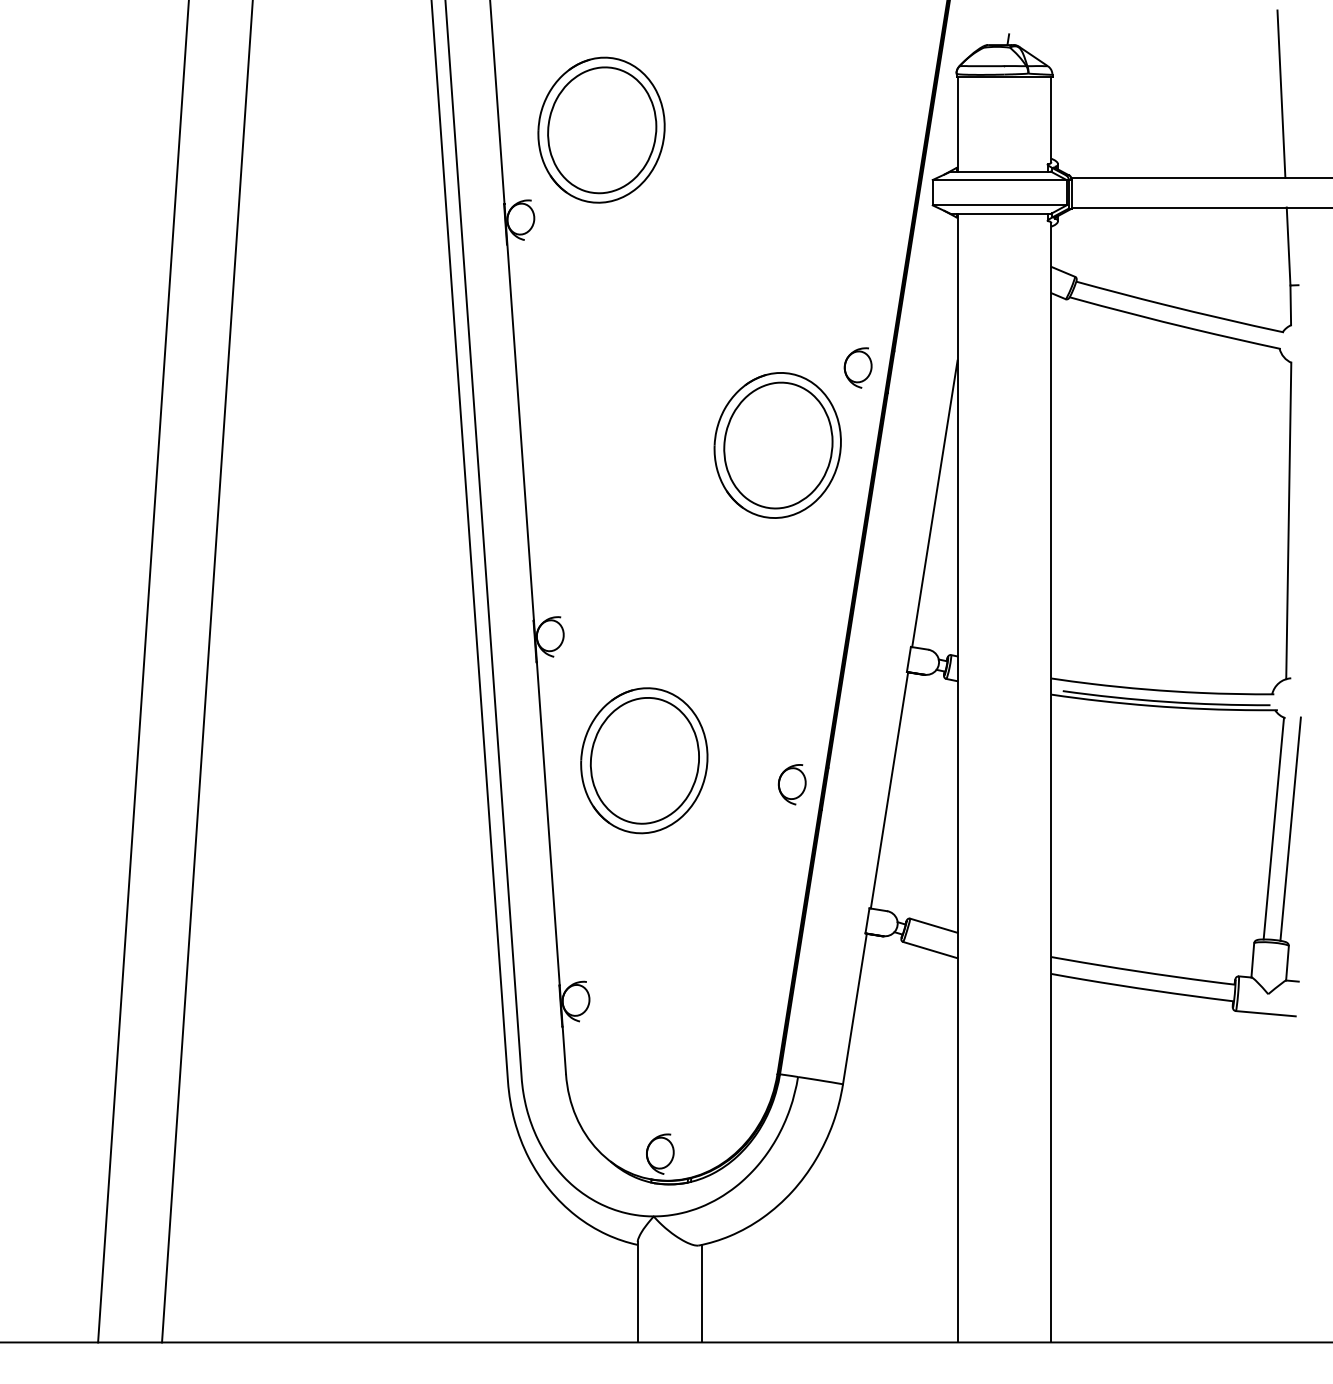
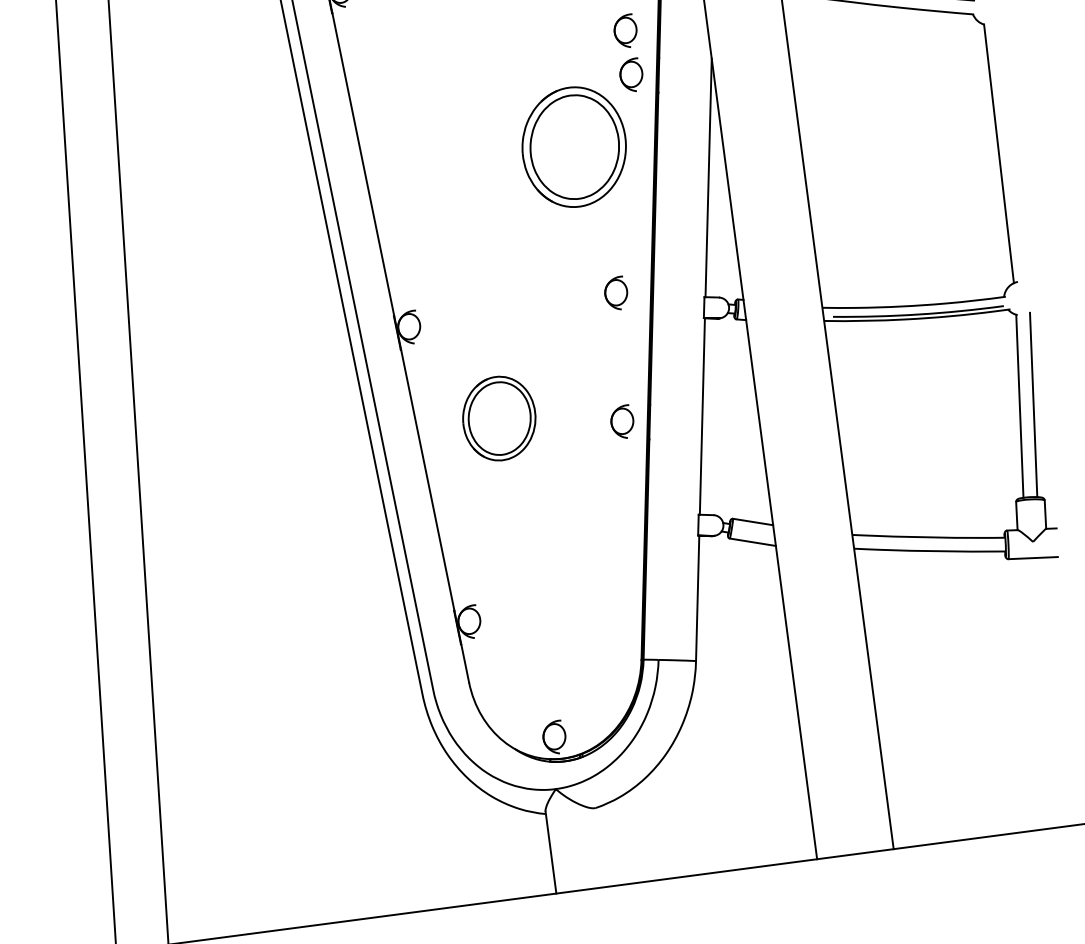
part: (857, 313) -> (625, 31), added
part: (804, 628) -> (615, 293), added
part: (644, 760) -> (499, 418), size x0.7
line: (701, 1293) -> (603, 846), removed

